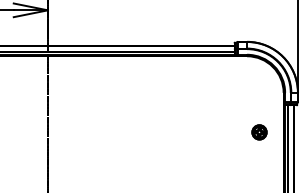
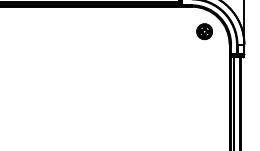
part: (259, 132) -> (204, 31), moved

